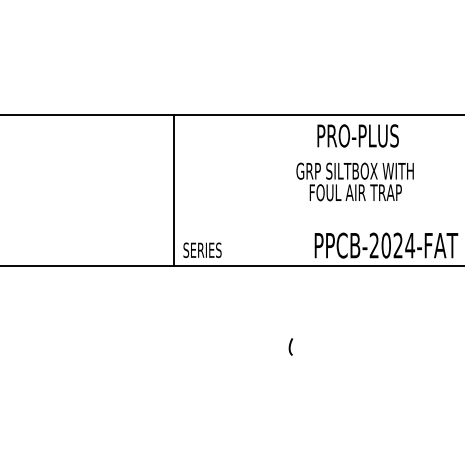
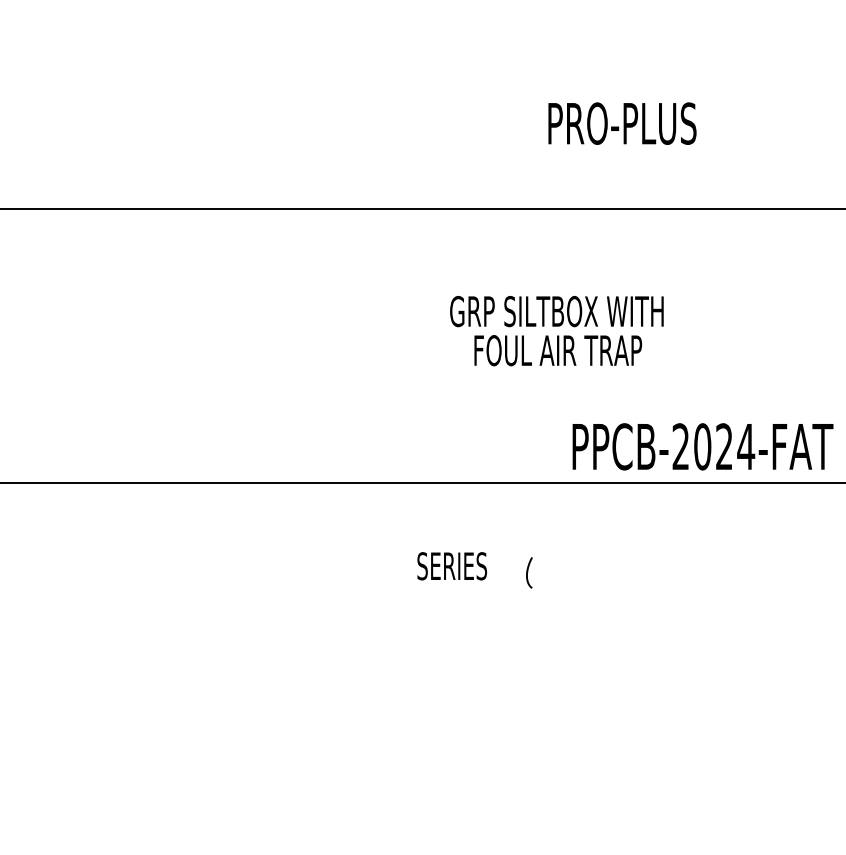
text: (357, 135) -> (621, 122), moved
text: (354, 181) -> (555, 330), moved
line: (174, 189) -> (317, 344), removed
text: (202, 249) -> (452, 564), moved
curve: (290, 346) -> (528, 572), moved

